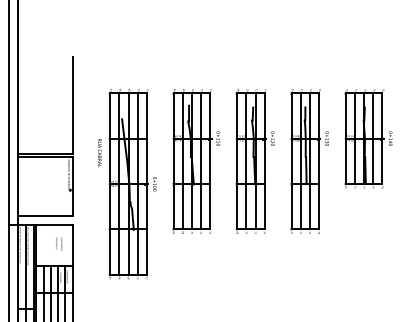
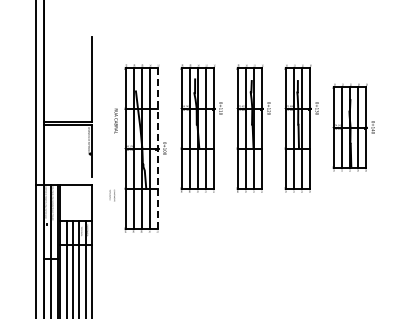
part: (368, 138) -> (353, 127), moved
line: (146, 185) -> (157, 149), solid -> dashed
line: (45, 215) -> (68, 176), removed
text: (58, 243) -> (111, 195), moved

